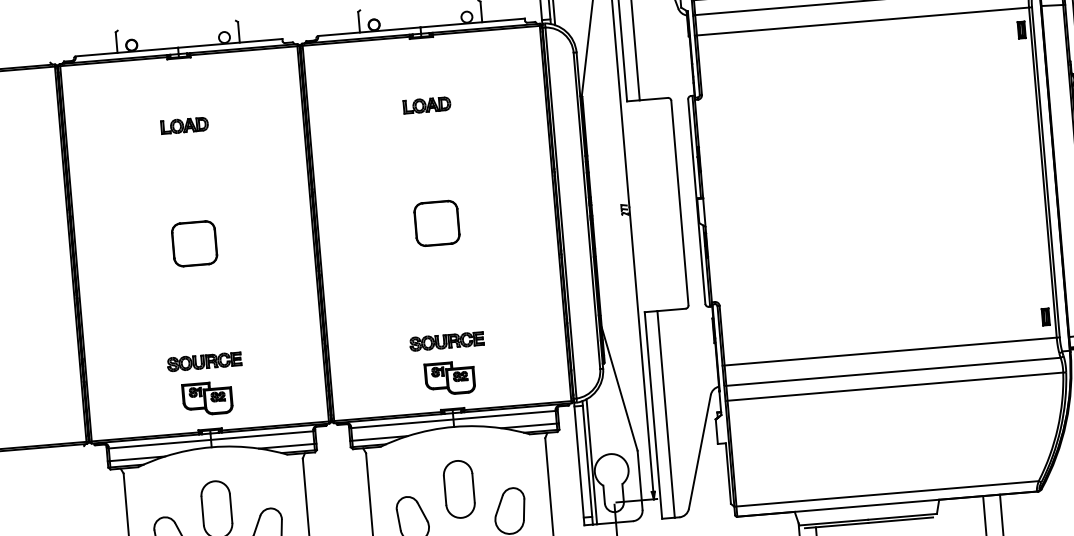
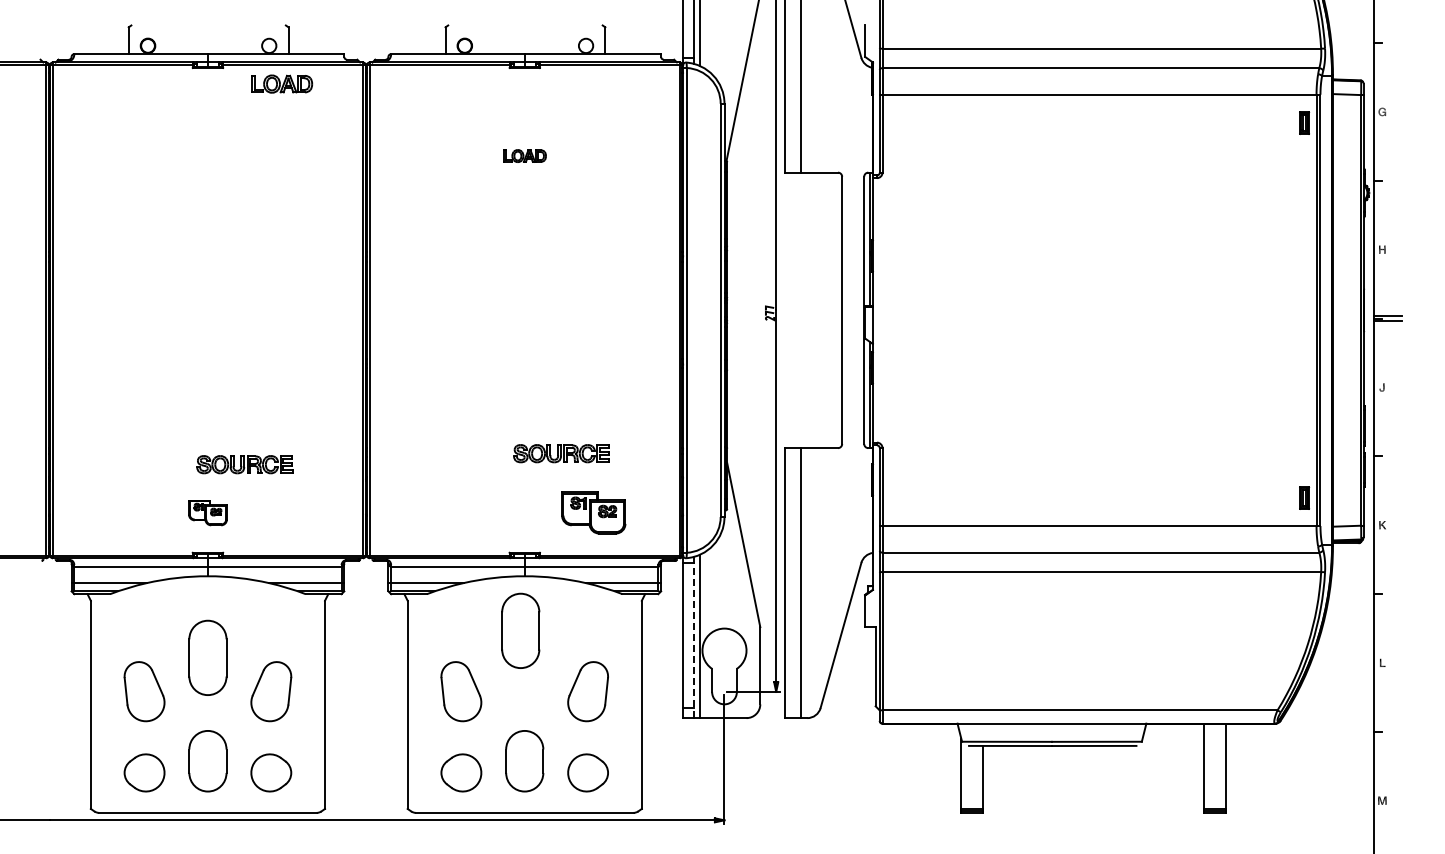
part: (426, 104) -> (524, 155), size x0.7
part: (185, 125) -> (282, 83), moved
part: (436, 223) -> (524, 310), removed
part: (194, 243) -> (207, 310), removed
part: (446, 341) -> (561, 453), moved
part: (204, 361) -> (244, 464), moved
part: (449, 378) -> (593, 512), moved
part: (207, 398) -> (207, 512), size x0.6
line: (587, 462) -> (694, 637), solid -> dashed
part: (459, 489) -> (520, 630), moved

